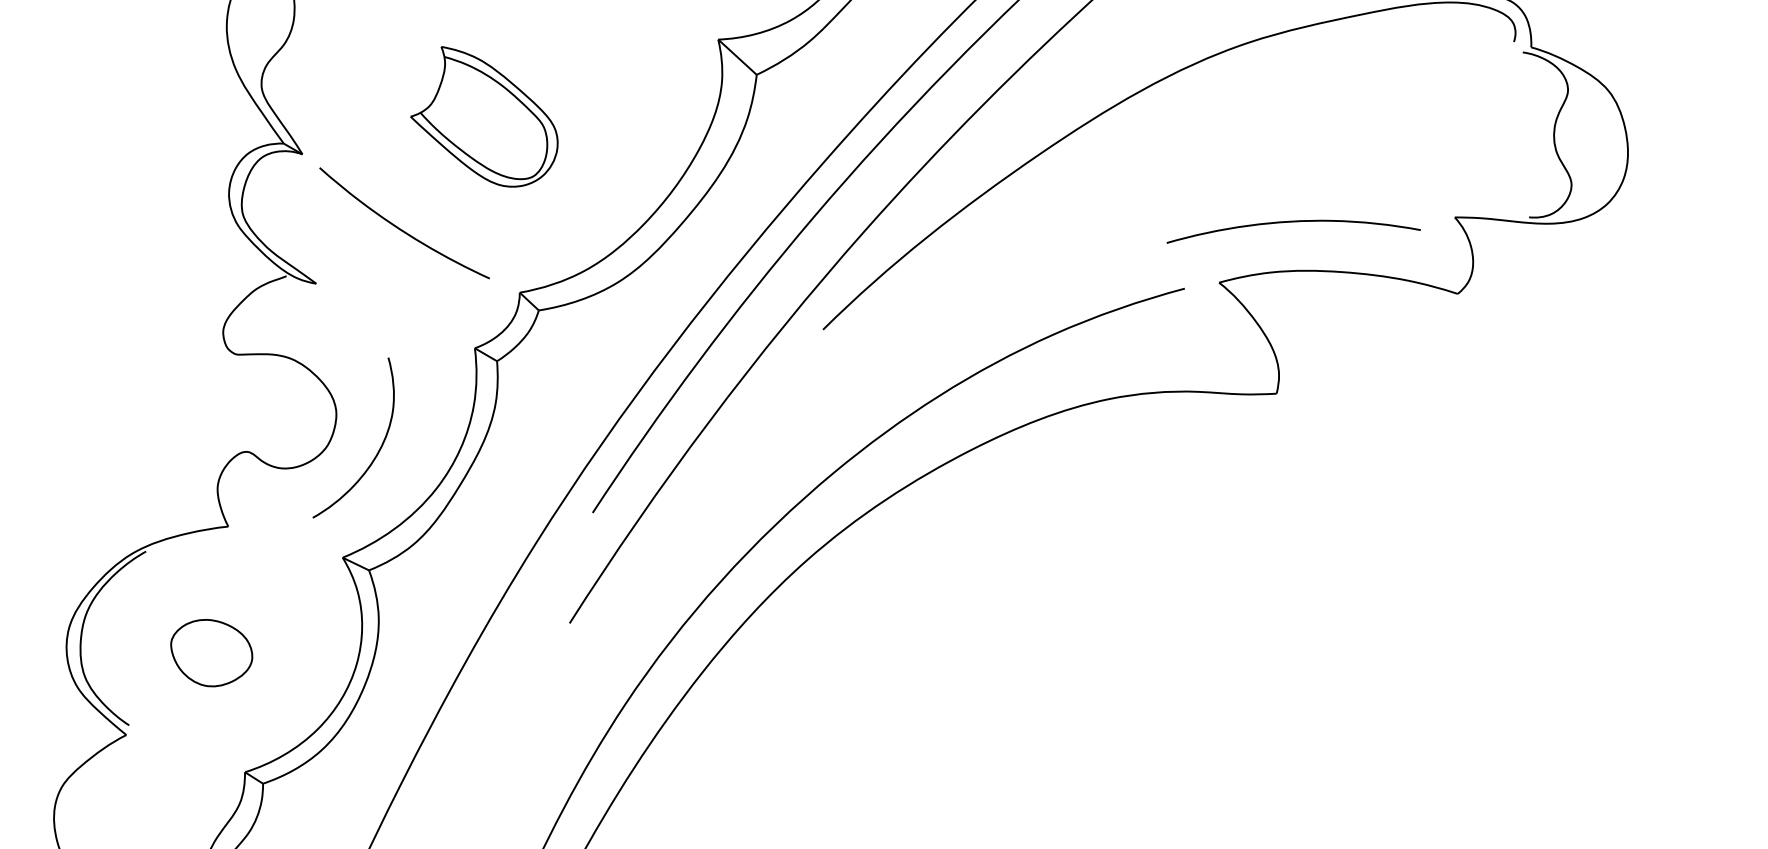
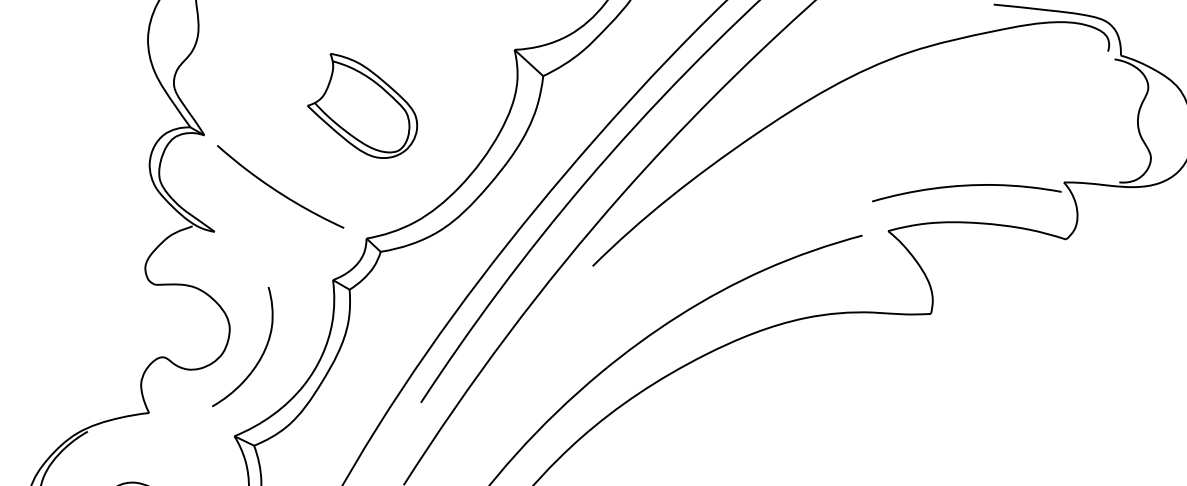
part: (484, 116) -> (362, 105), moved
curve: (1293, 222) -> (966, 186), moved

